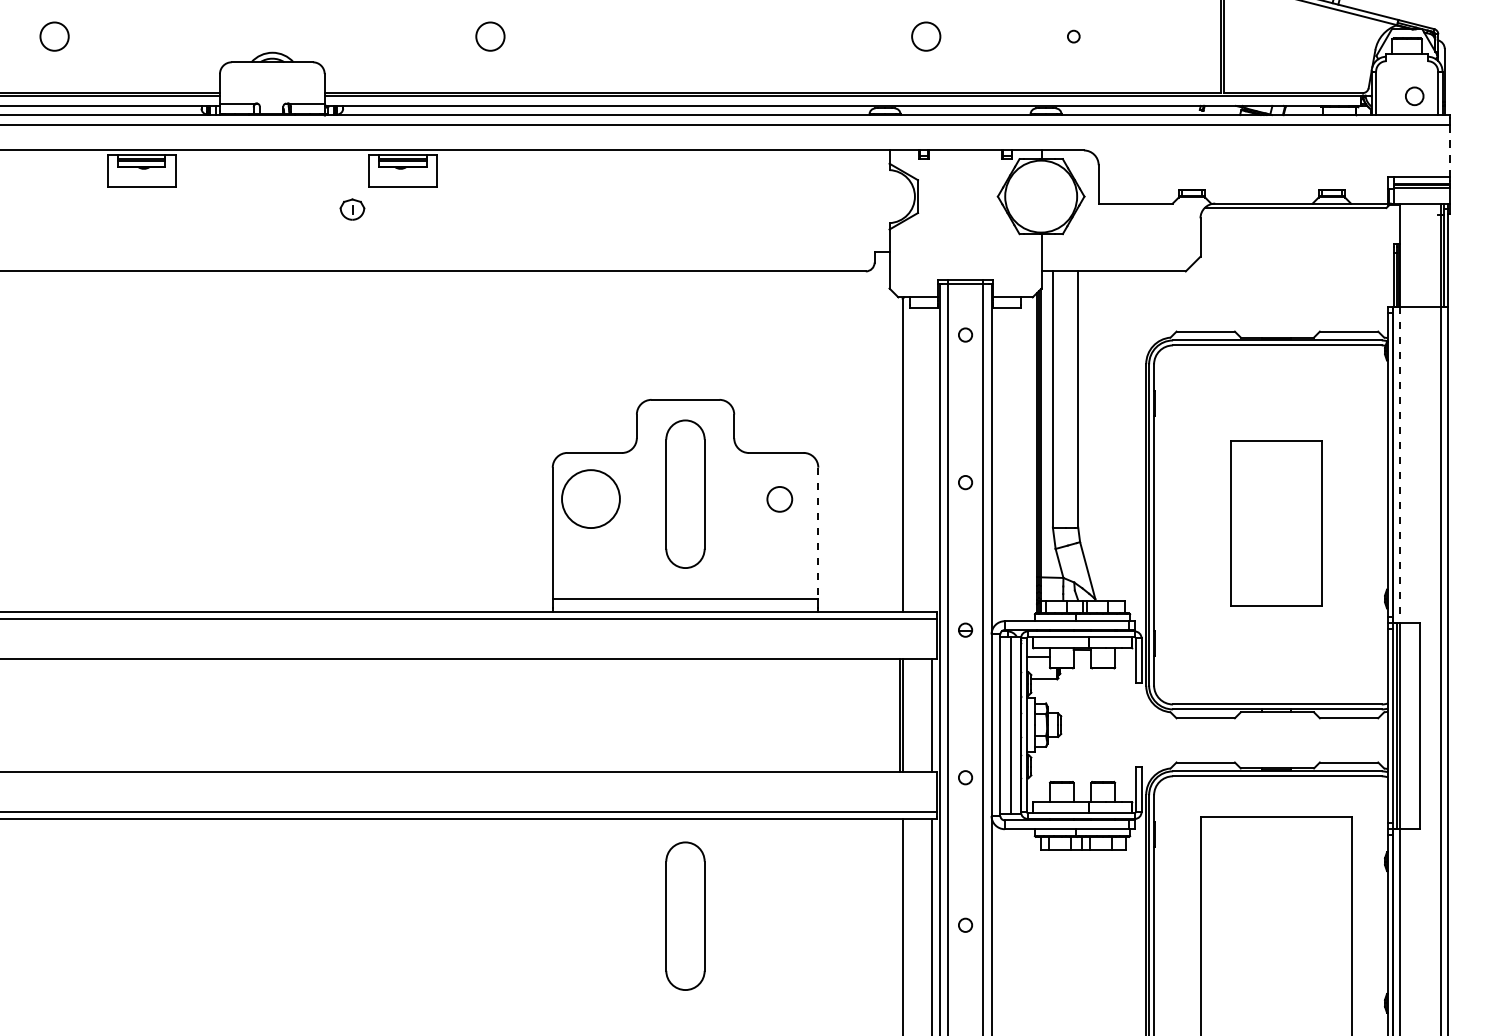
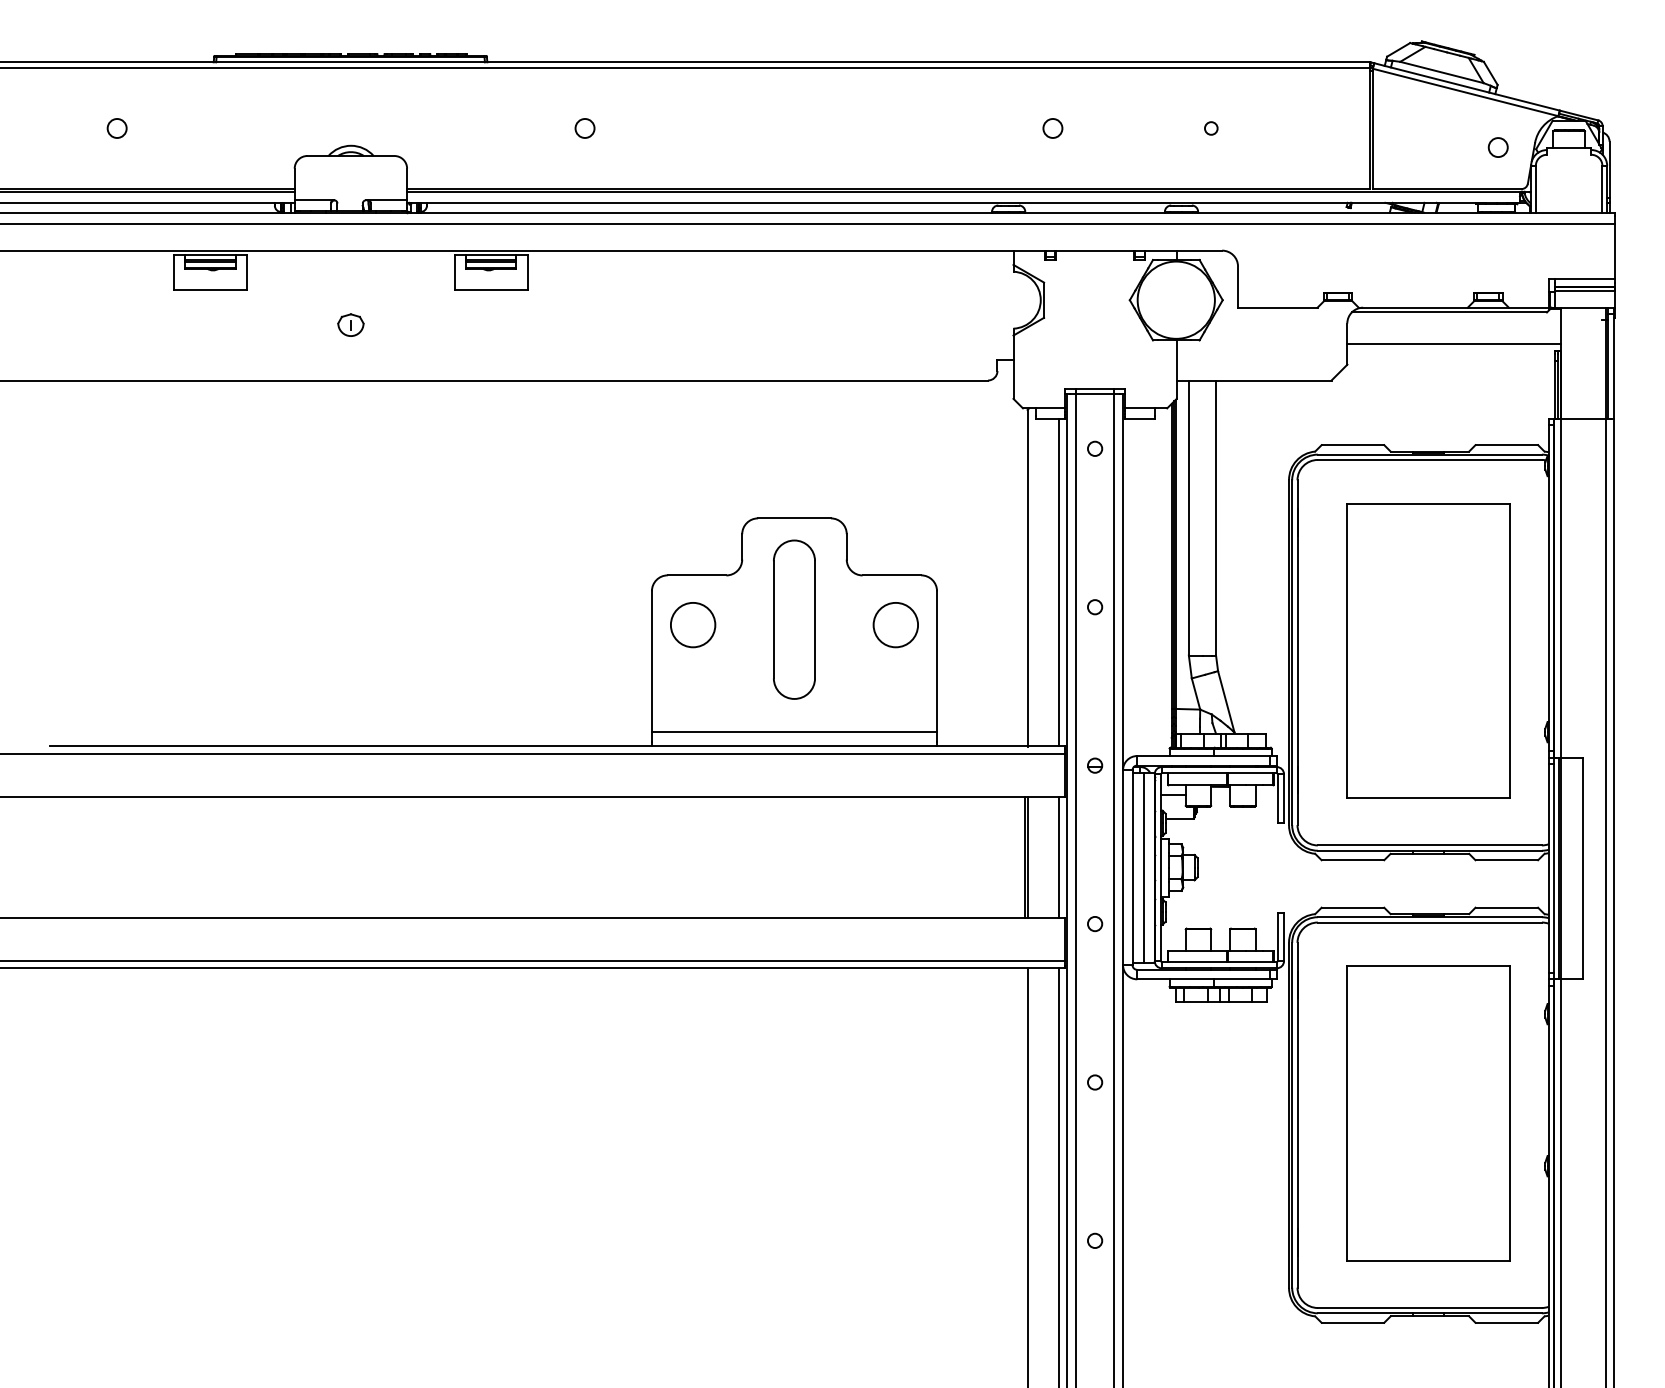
circle: (53, 36) -> (116, 128), size x0.62
circle: (489, 36) -> (584, 128), size x0.62
circle: (925, 36) -> (1052, 128), size x0.62
circle: (1413, 96) -> (1497, 147), moved
line: (1450, 151) -> (1615, 251), dashed -> solid
part: (352, 208) -> (350, 324), moved
line: (1300, 237) -> (1454, 344), added
line: (932, 459) -> (1059, 582), added
line: (1400, 465) -> (1561, 588), dashed -> solid
circle: (591, 499) -> (693, 625), size x0.71
circle: (779, 499) -> (895, 625), size x1.67
part: (1276, 522) -> (1428, 650), size x1.67
line: (818, 534) -> (937, 662), dashed -> solid
part: (685, 916) -> (794, 1072), removed

